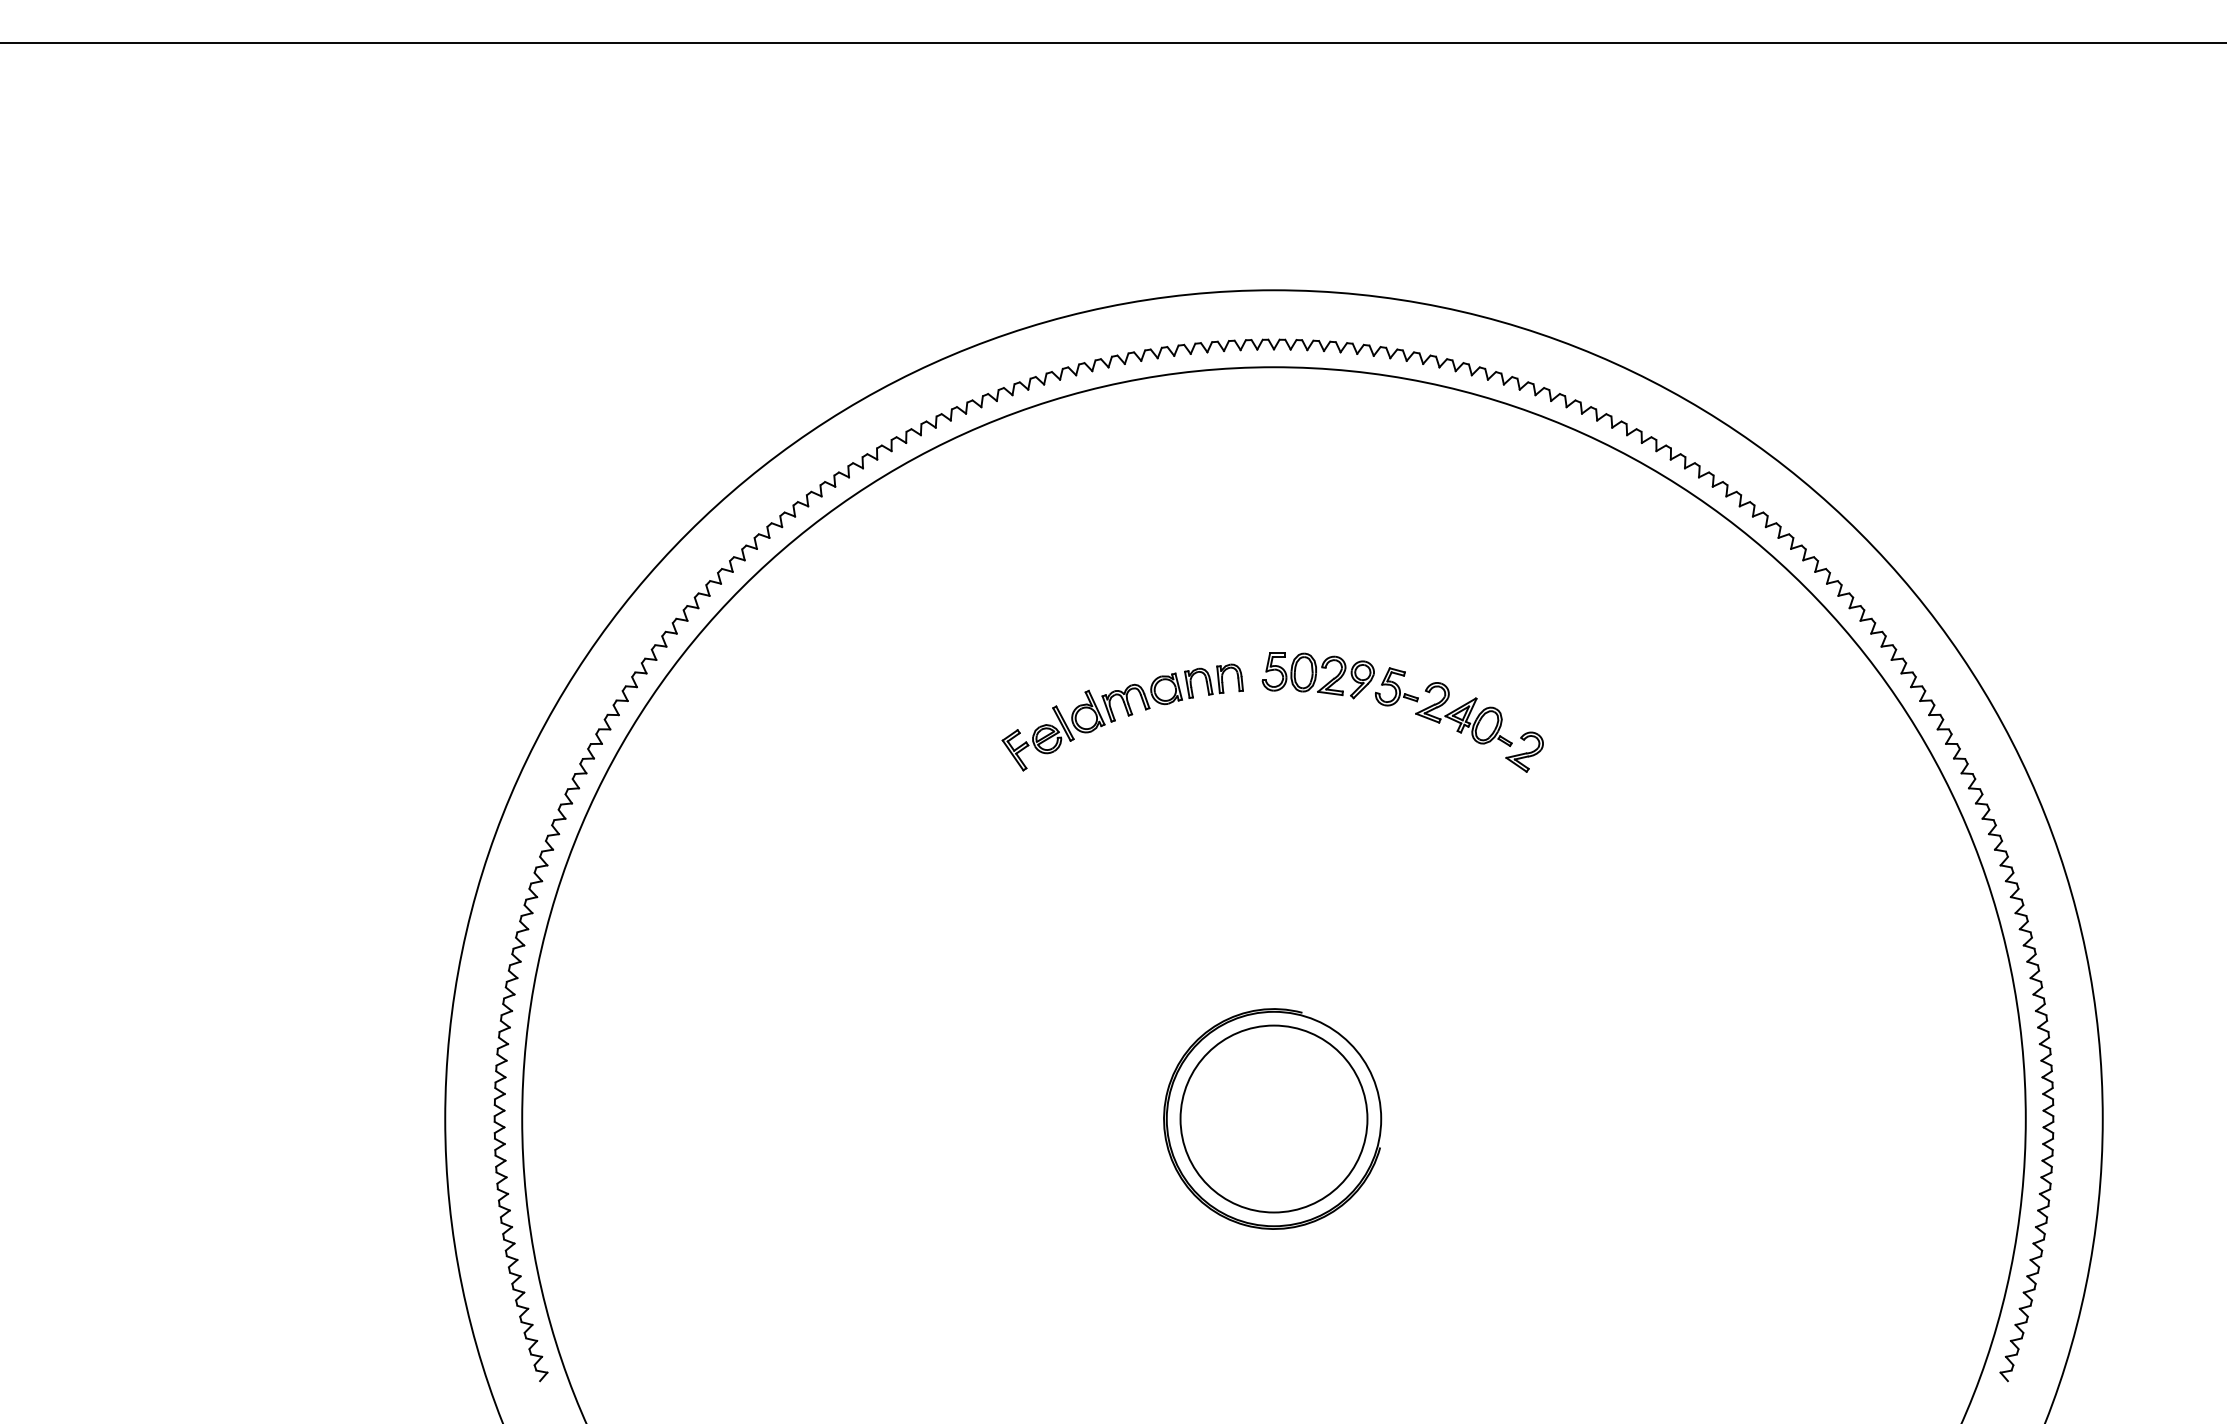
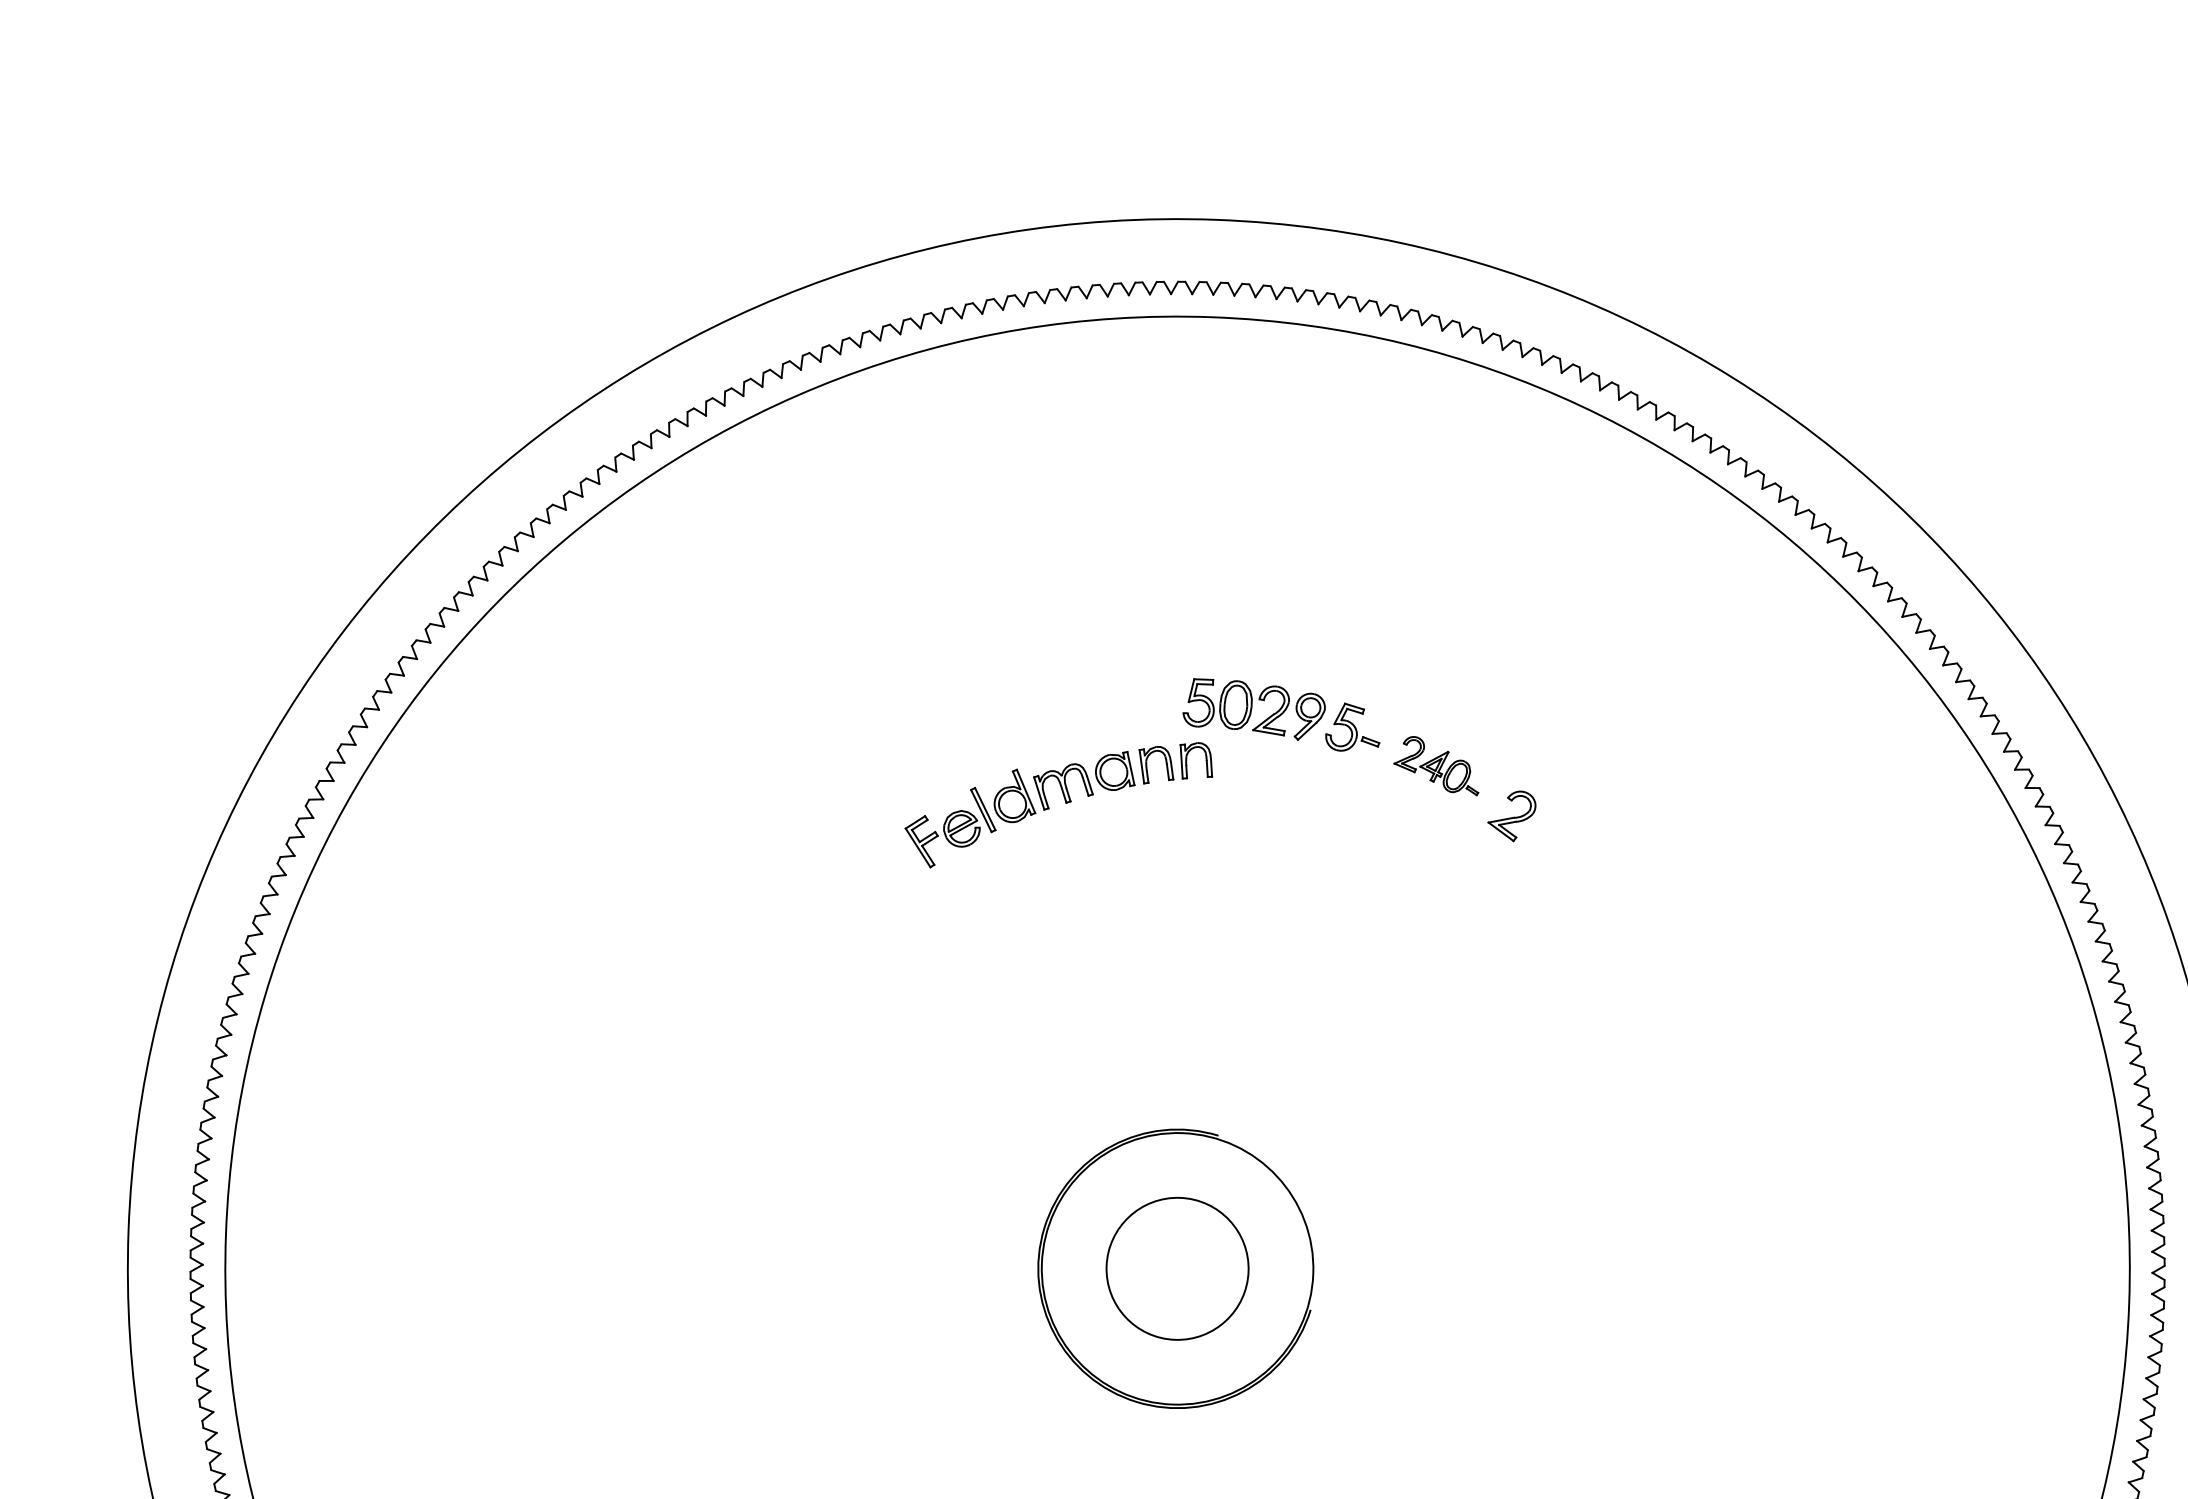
part: (1463, 714) -> (1436, 765), size x0.7
part: (1122, 717) -> (1058, 804), moved
circle: (1273, 1118) -> (1176, 1268), size x0.6

